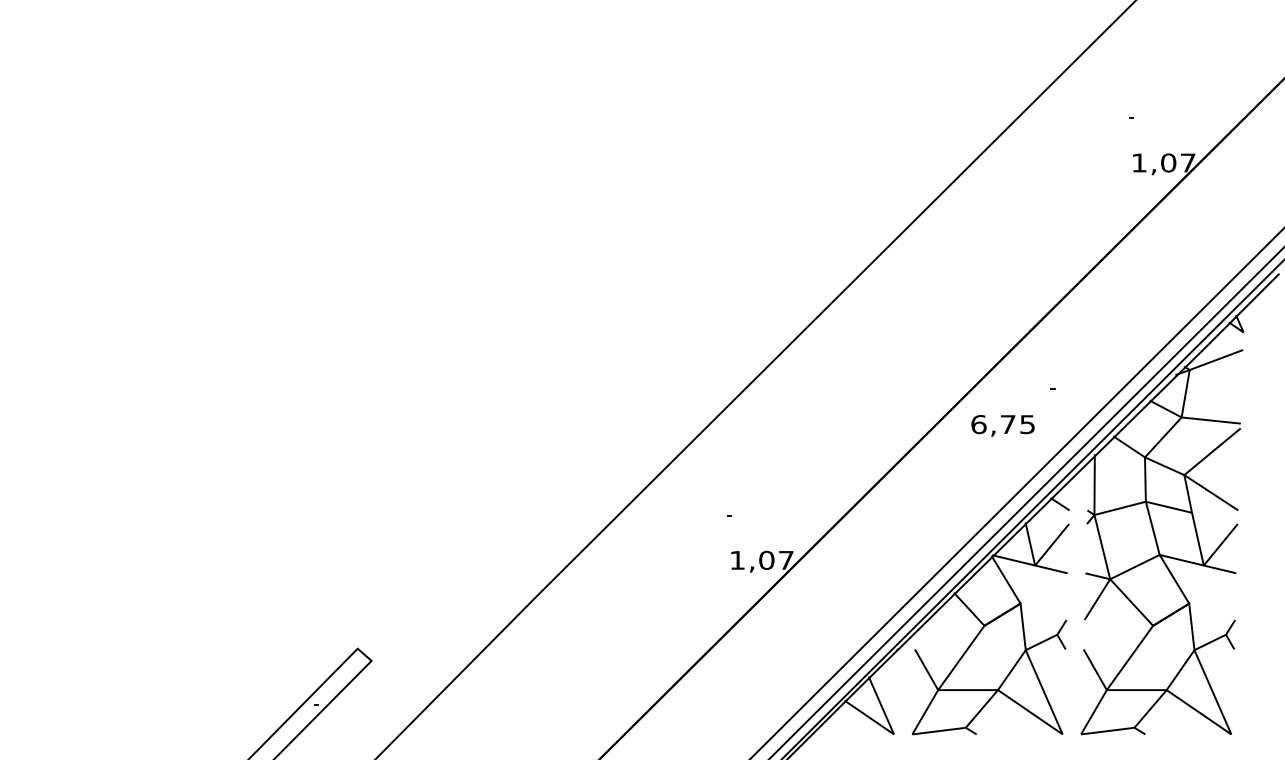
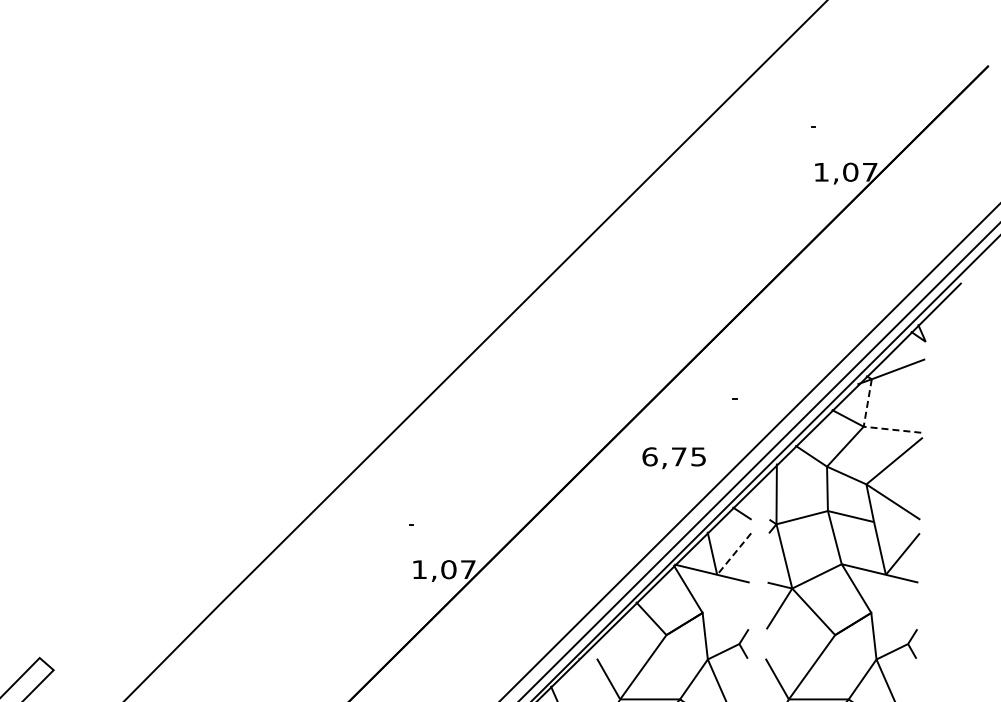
line: (1186, 417) -> (868, 426), solid -> dashed
text: (1002, 425) -> (673, 457), moved
line: (1052, 544) -> (734, 553), solid -> dashed

